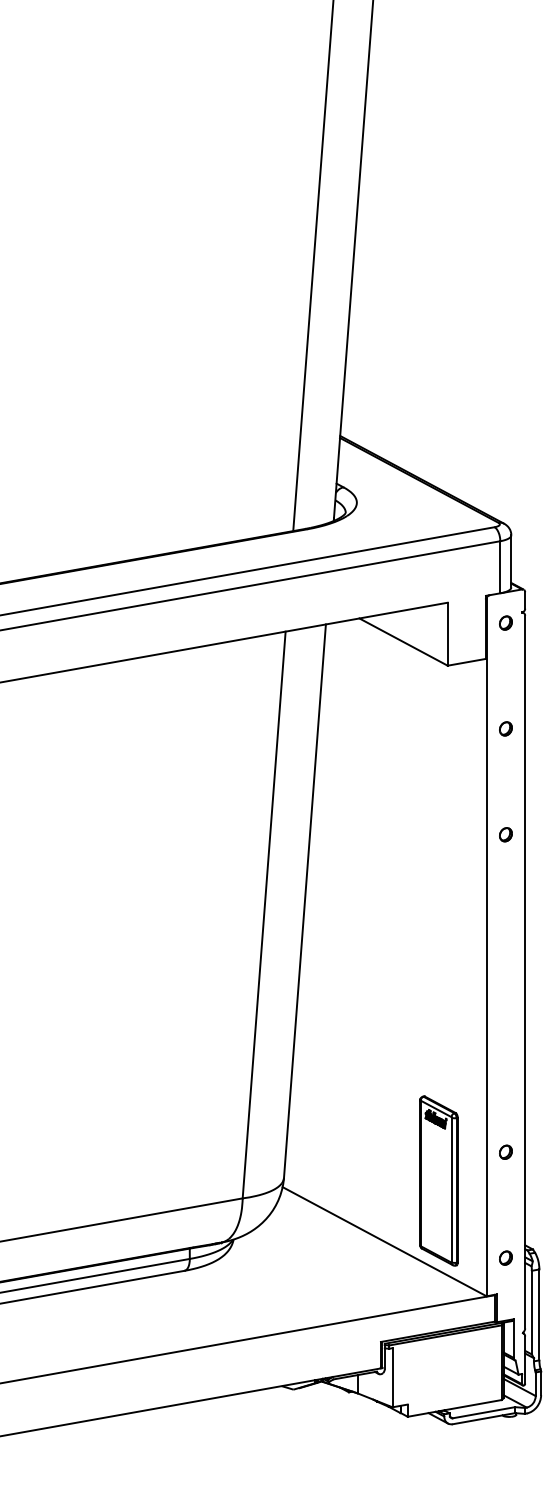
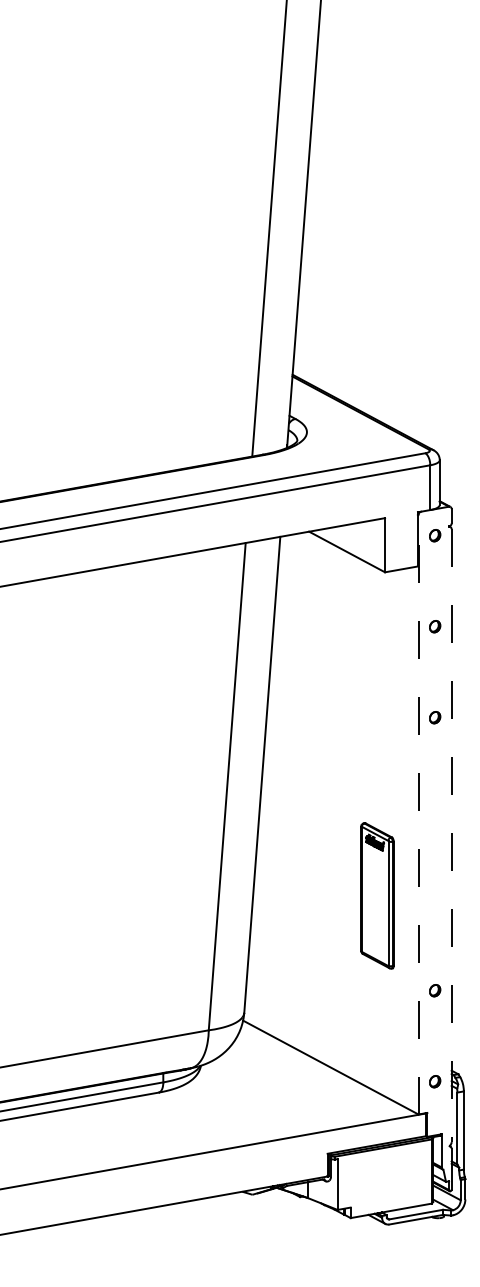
line: (486, 947) -> (418, 814), solid -> dashed
line: (525, 972) -> (451, 836), solid -> dashed
part: (438, 1180) -> (377, 895), moved

